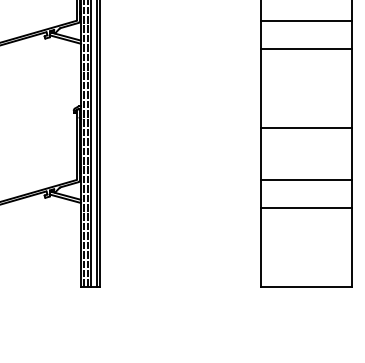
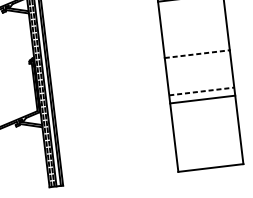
line: (307, 127) -> (197, 54), solid -> dashed
line: (307, 179) -> (202, 91), solid -> dashed
line: (306, 208) -> (202, 99), moved

